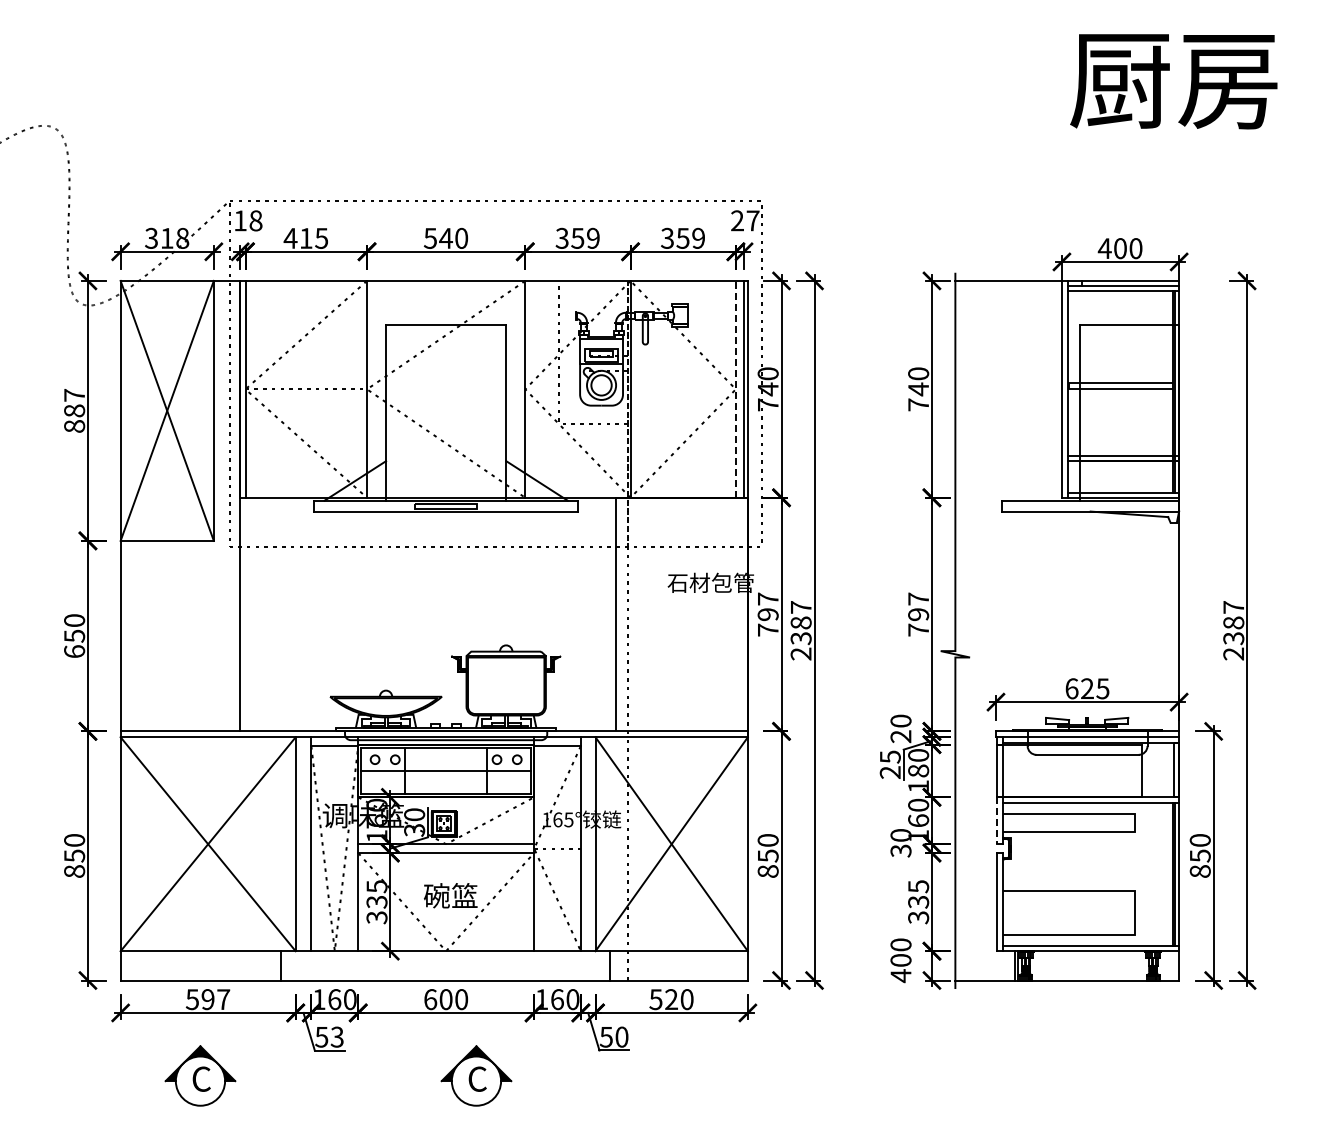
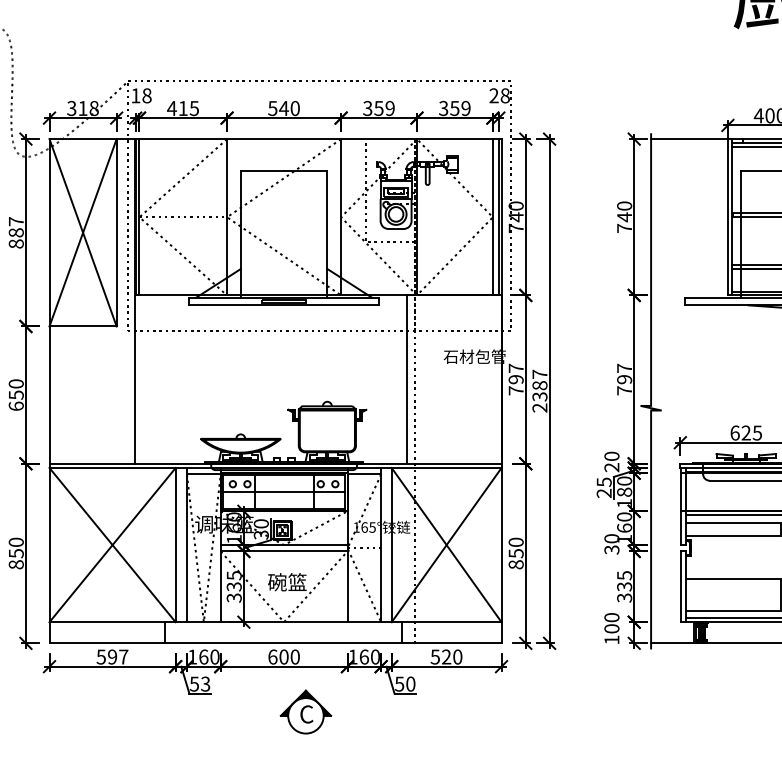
text: (752, 220) -> (504, 95), 27 -> 28
line: (735, 388) -> (492, 216), dashed -> solid
line: (997, 821) -> (681, 528), dashed -> solid
text: (900, 976) -> (611, 640), 400 -> 100
part: (200, 1075) -> (107, 711), removed

